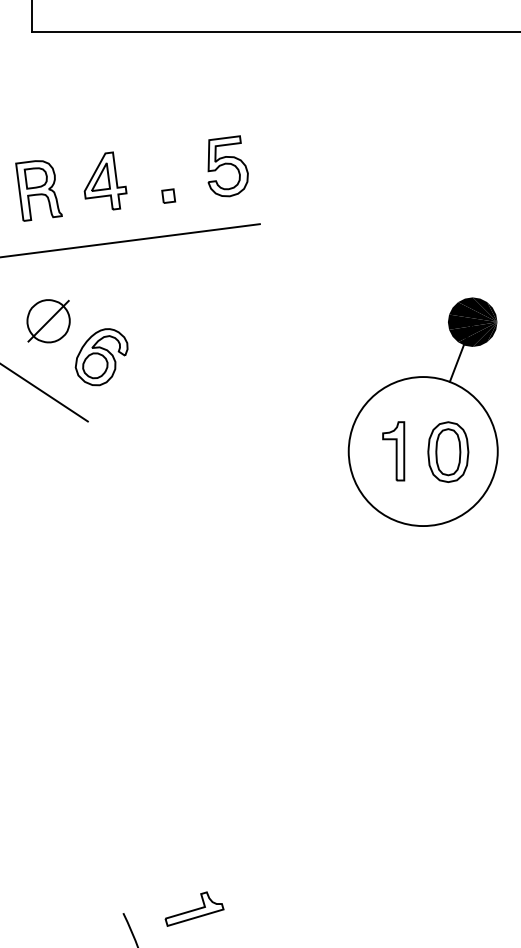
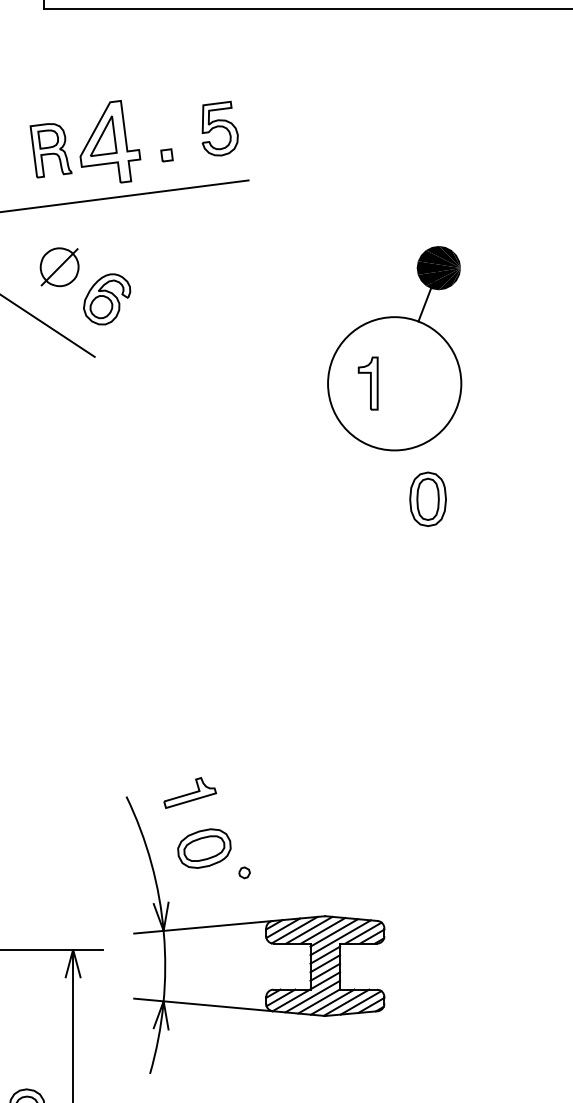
part: (105, 180) -> (110, 141), size x1.6
part: (447, 451) -> (427, 498), moved

